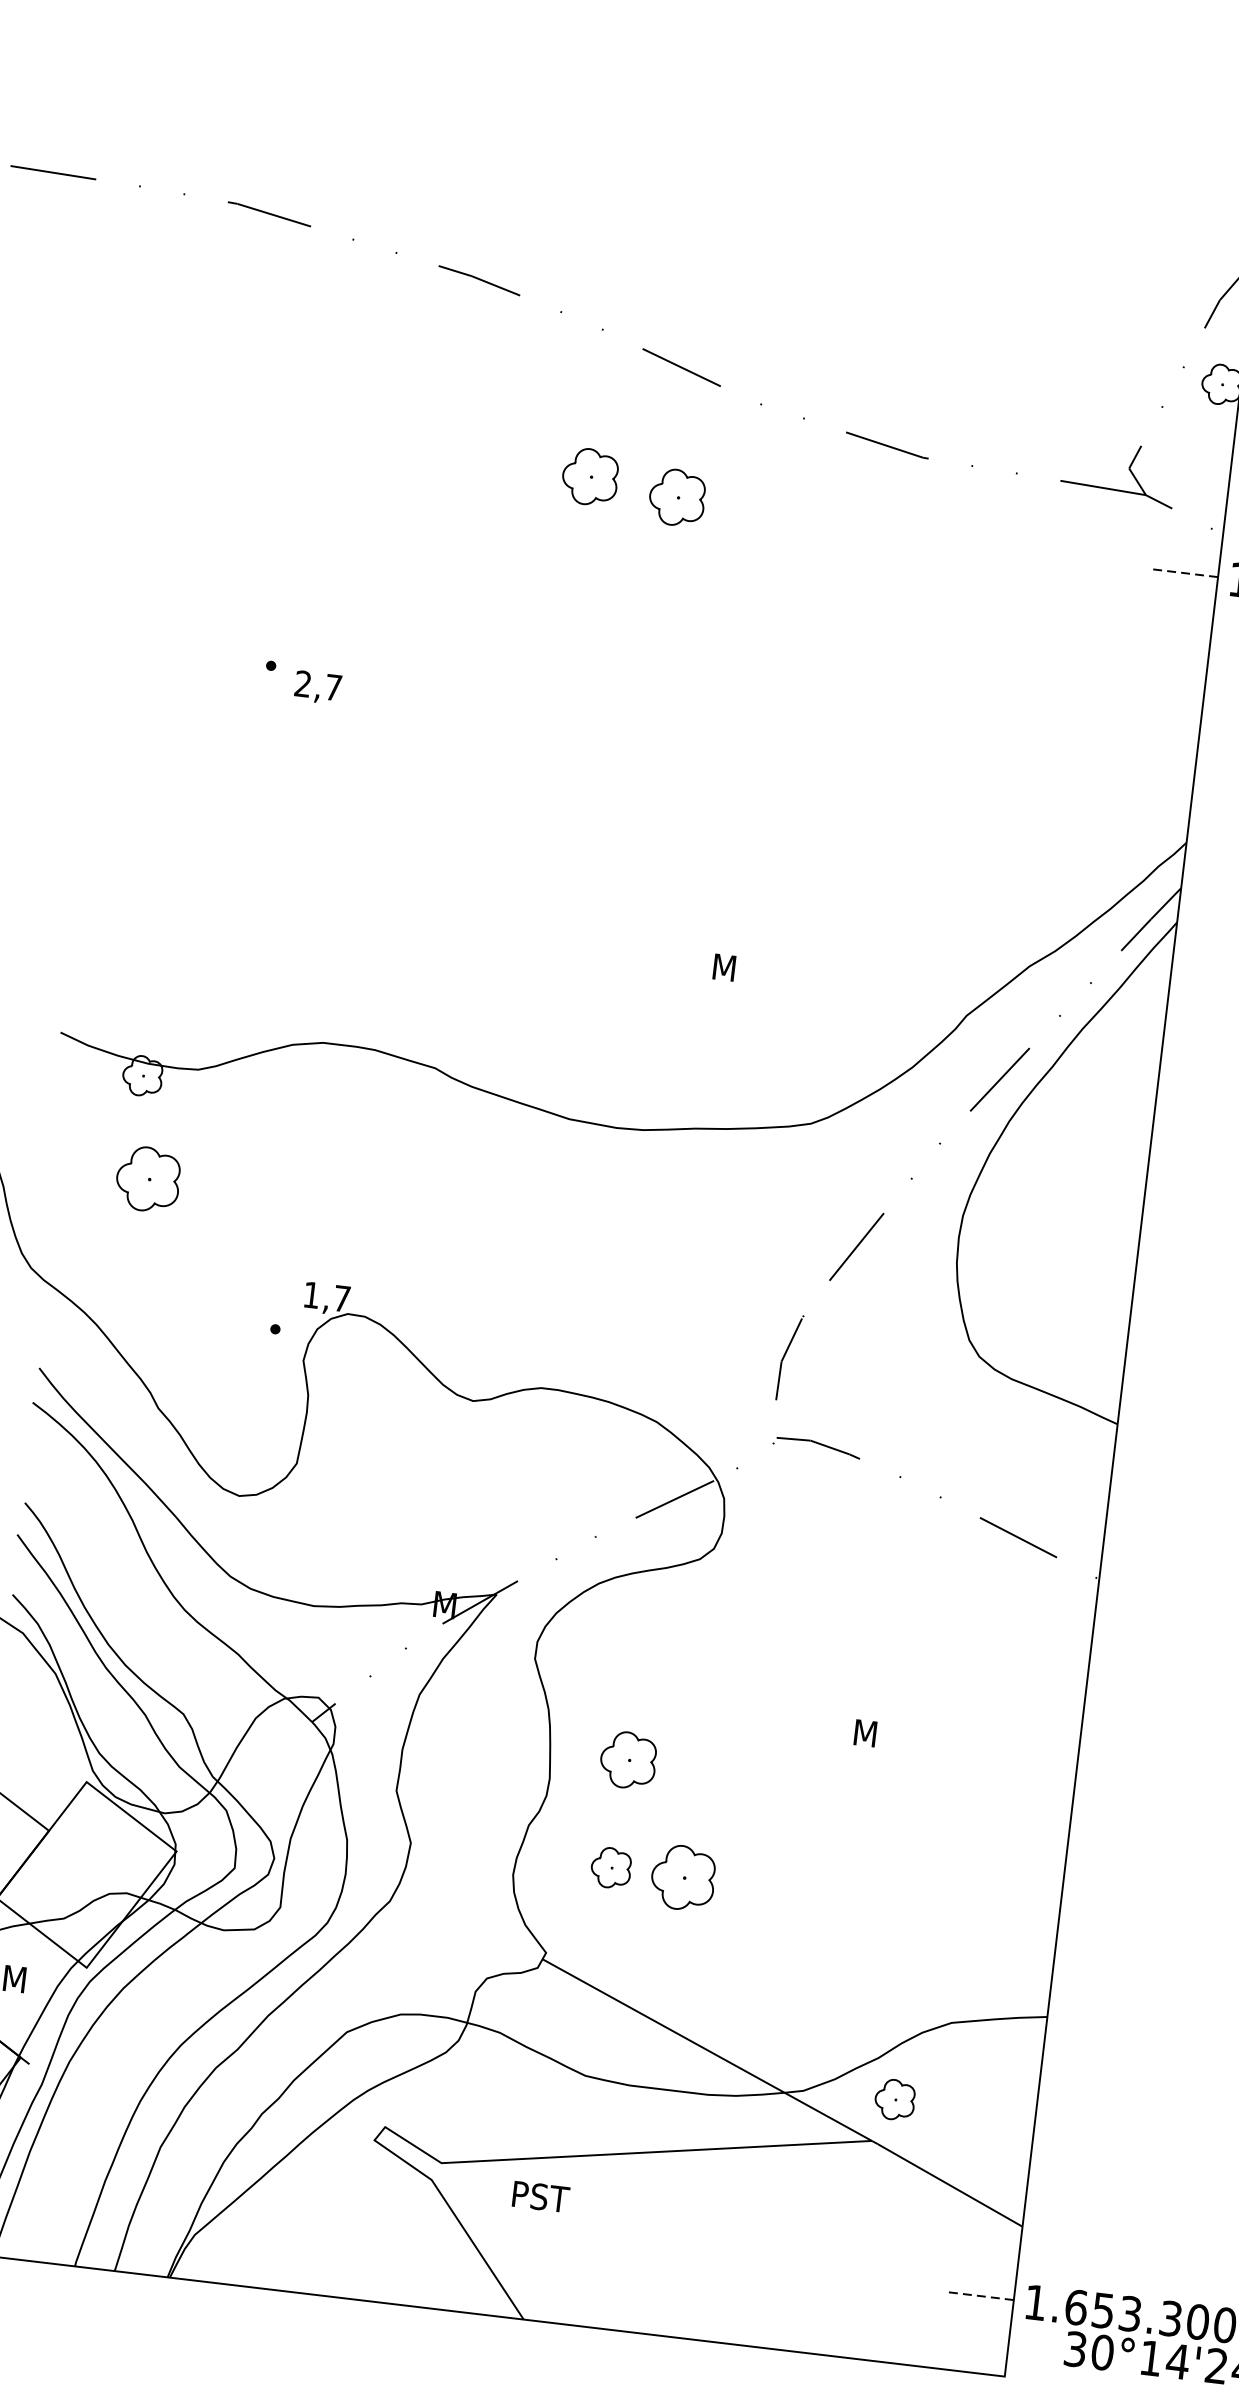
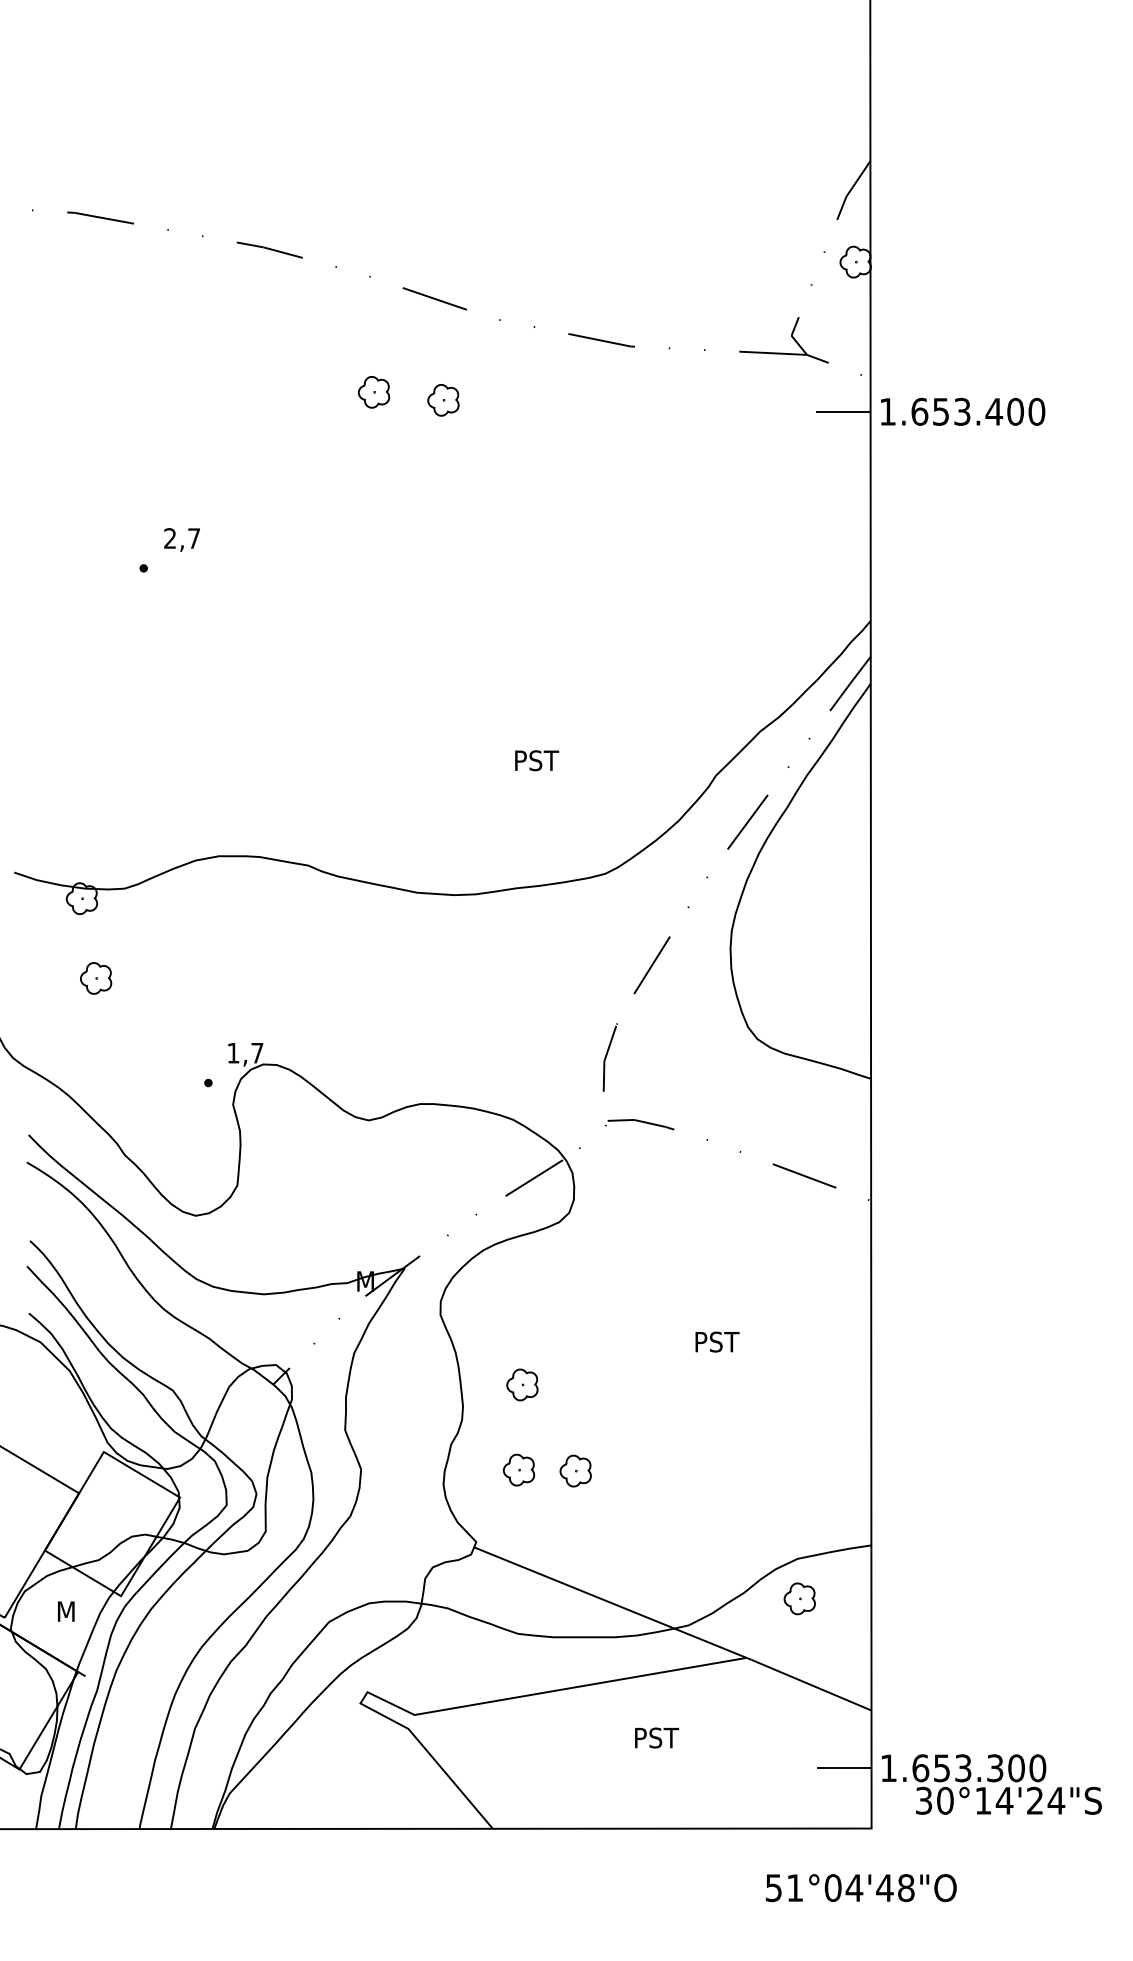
part: (589, 477) -> (373, 392), size x0.71
part: (677, 498) -> (443, 400), size x0.71
line: (1182, 572) -> (842, 411), dashed -> solid
text: (317, 686) -> (181, 539), moved
text: (743, 969) -> (538, 760), M -> PST
part: (149, 1179) -> (96, 978), size x0.62
text: (884, 1734) -> (718, 1341), M -> PST
part: (628, 1759) -> (522, 1384), size x0.71
part: (682, 1877) -> (575, 1470), size x0.62
part: (894, 2099) -> (799, 1598), moved
text: (540, 2196) -> (656, 1737), moved
line: (978, 2296) -> (843, 1768), dashed -> solid

